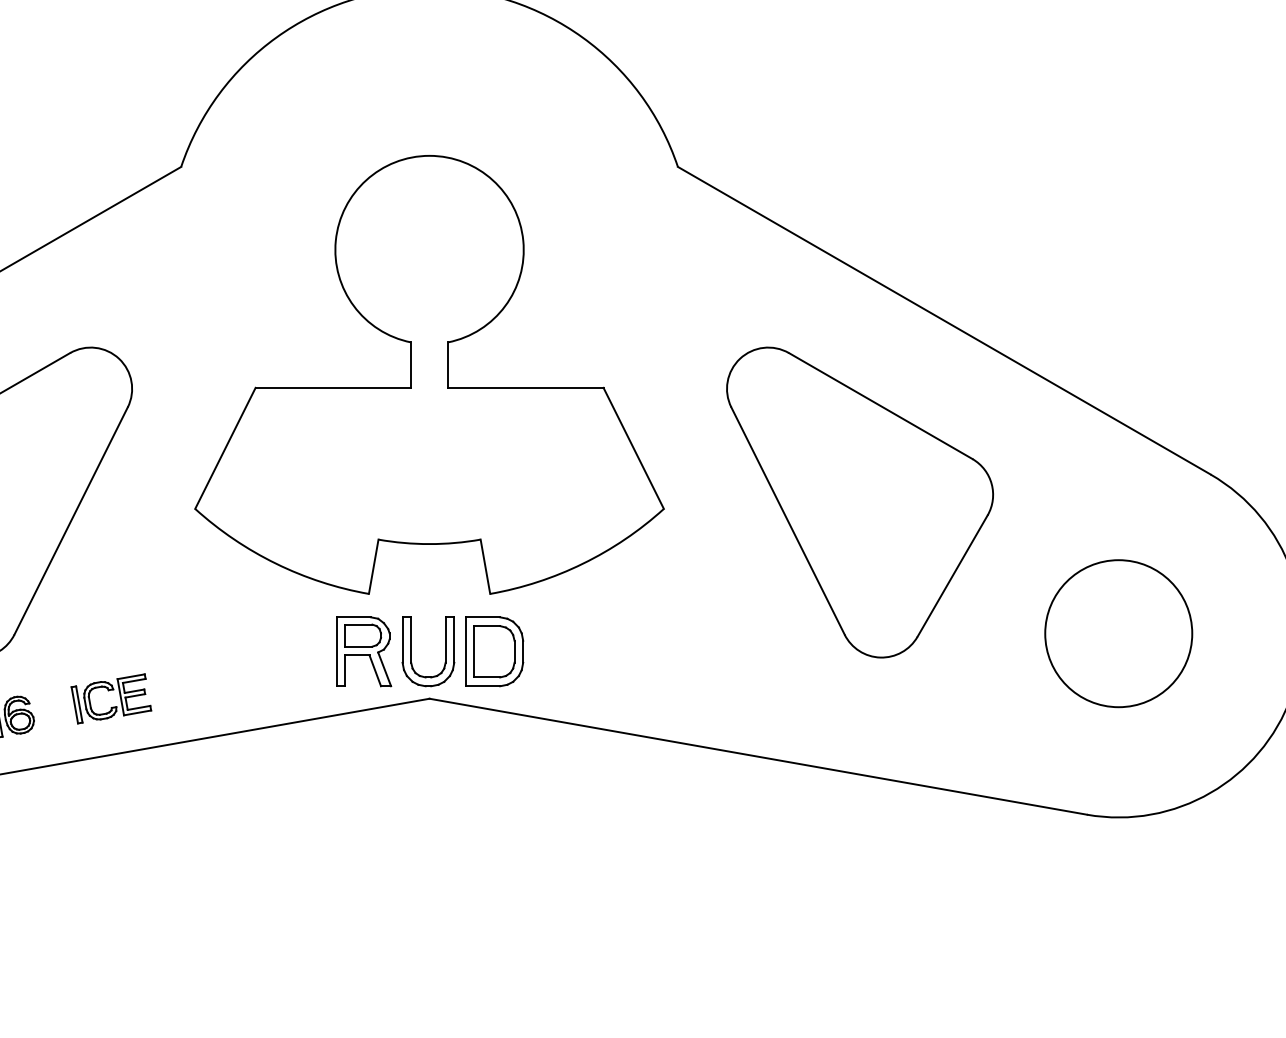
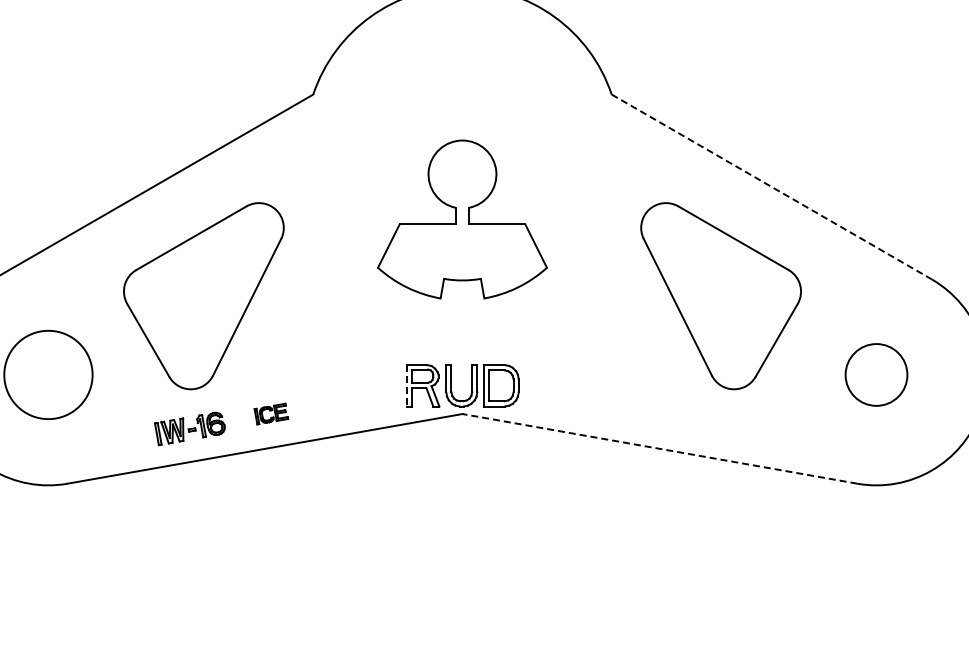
line: (943, 319) -> (771, 186), solid -> dashed
part: (429, 374) -> (462, 219), size x0.6
circle: (1118, 632) -> (876, 374), size x0.7
line: (336, 651) -> (406, 385), solid -> dashed
part: (111, 697) -> (271, 413), size x0.7
line: (757, 756) -> (659, 448), solid -> dashed

